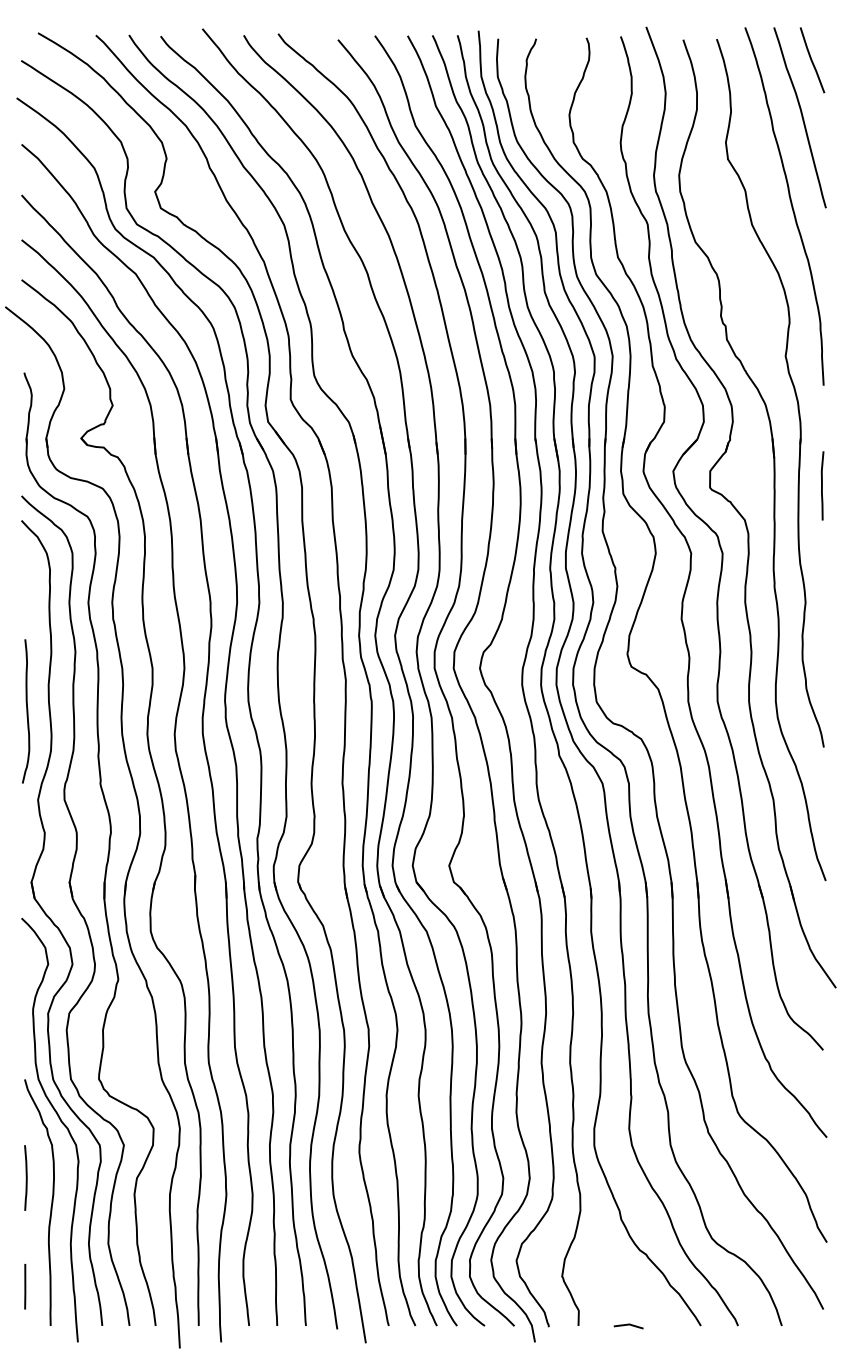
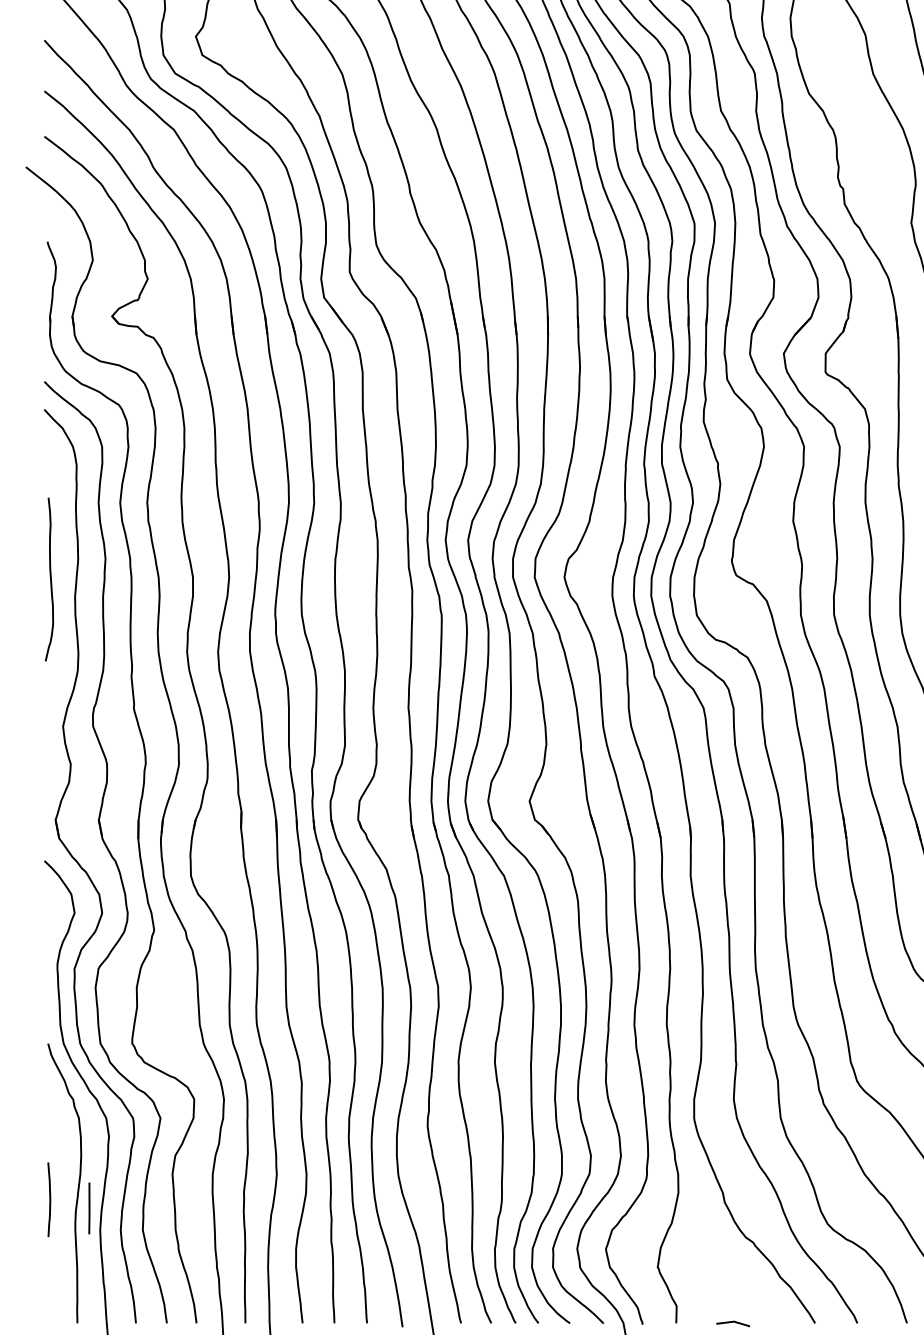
curve: (26, 711) -> (49, 579), moved
line: (25, 1177) -> (48, 1199), moved
line: (25, 1286) -> (89, 1208), moved

